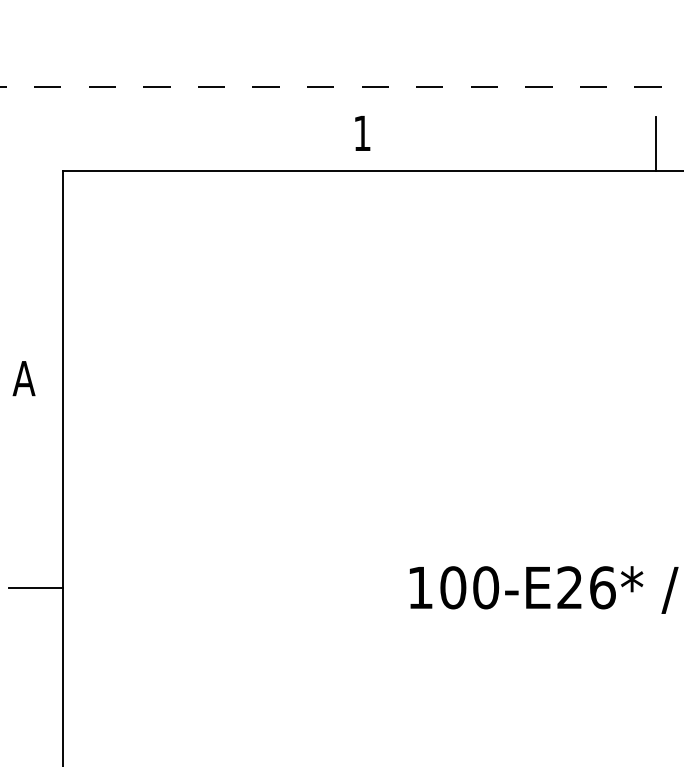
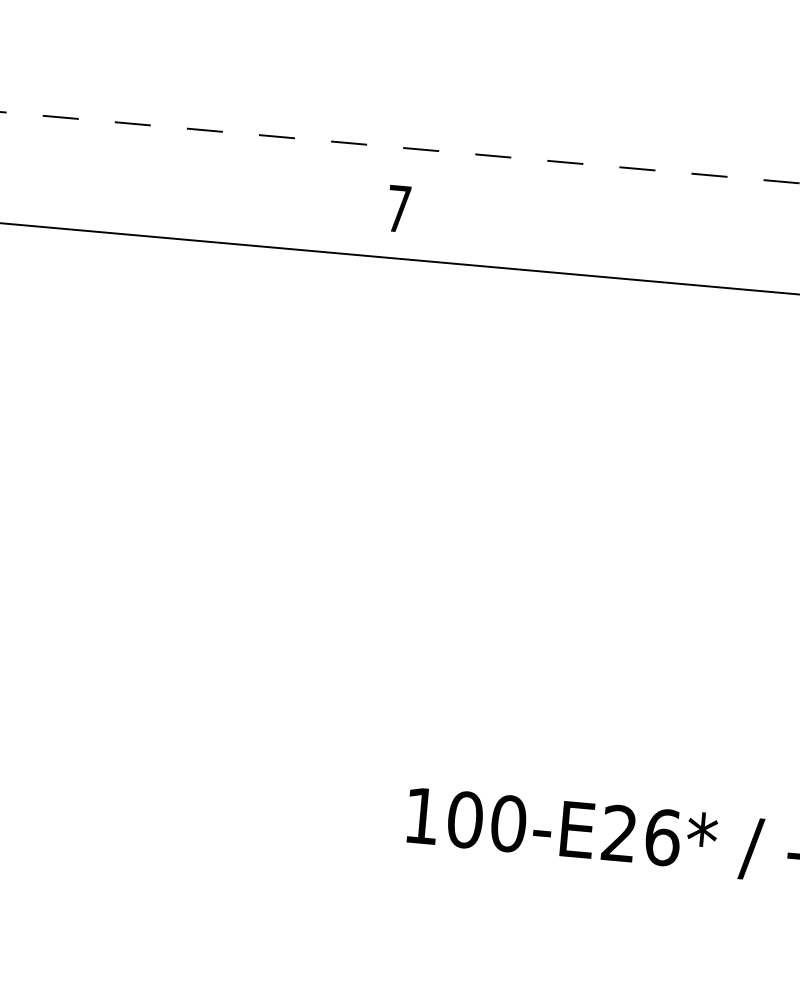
text: (362, 132) -> (399, 207), 1 -> 7
line: (655, 143) -> (784, 256), removed

